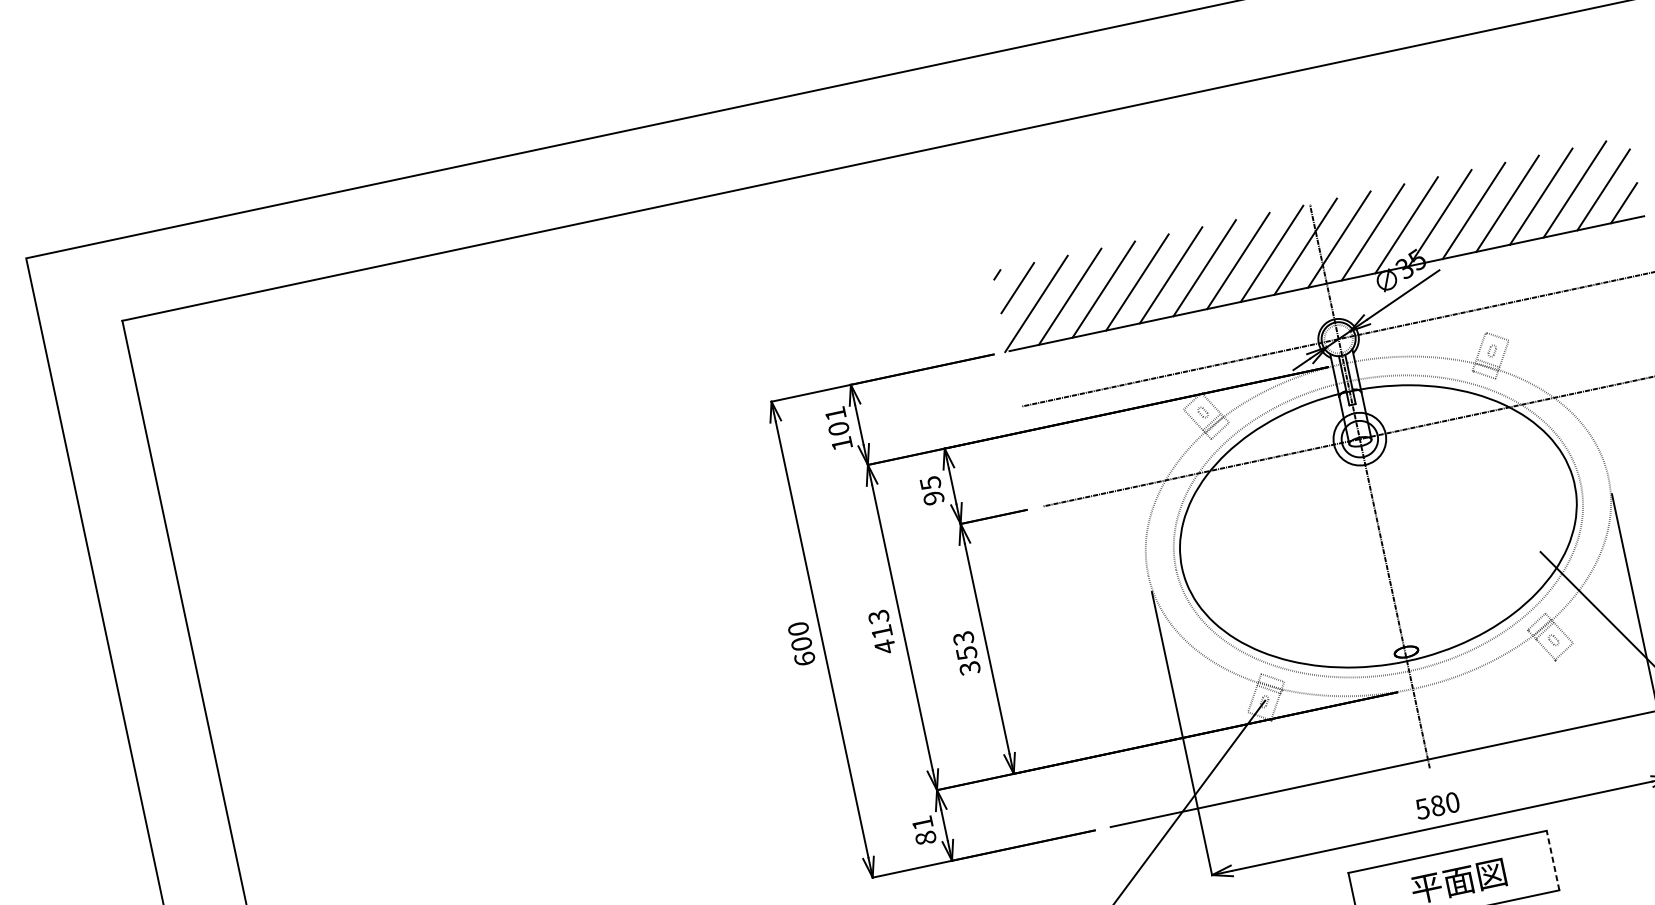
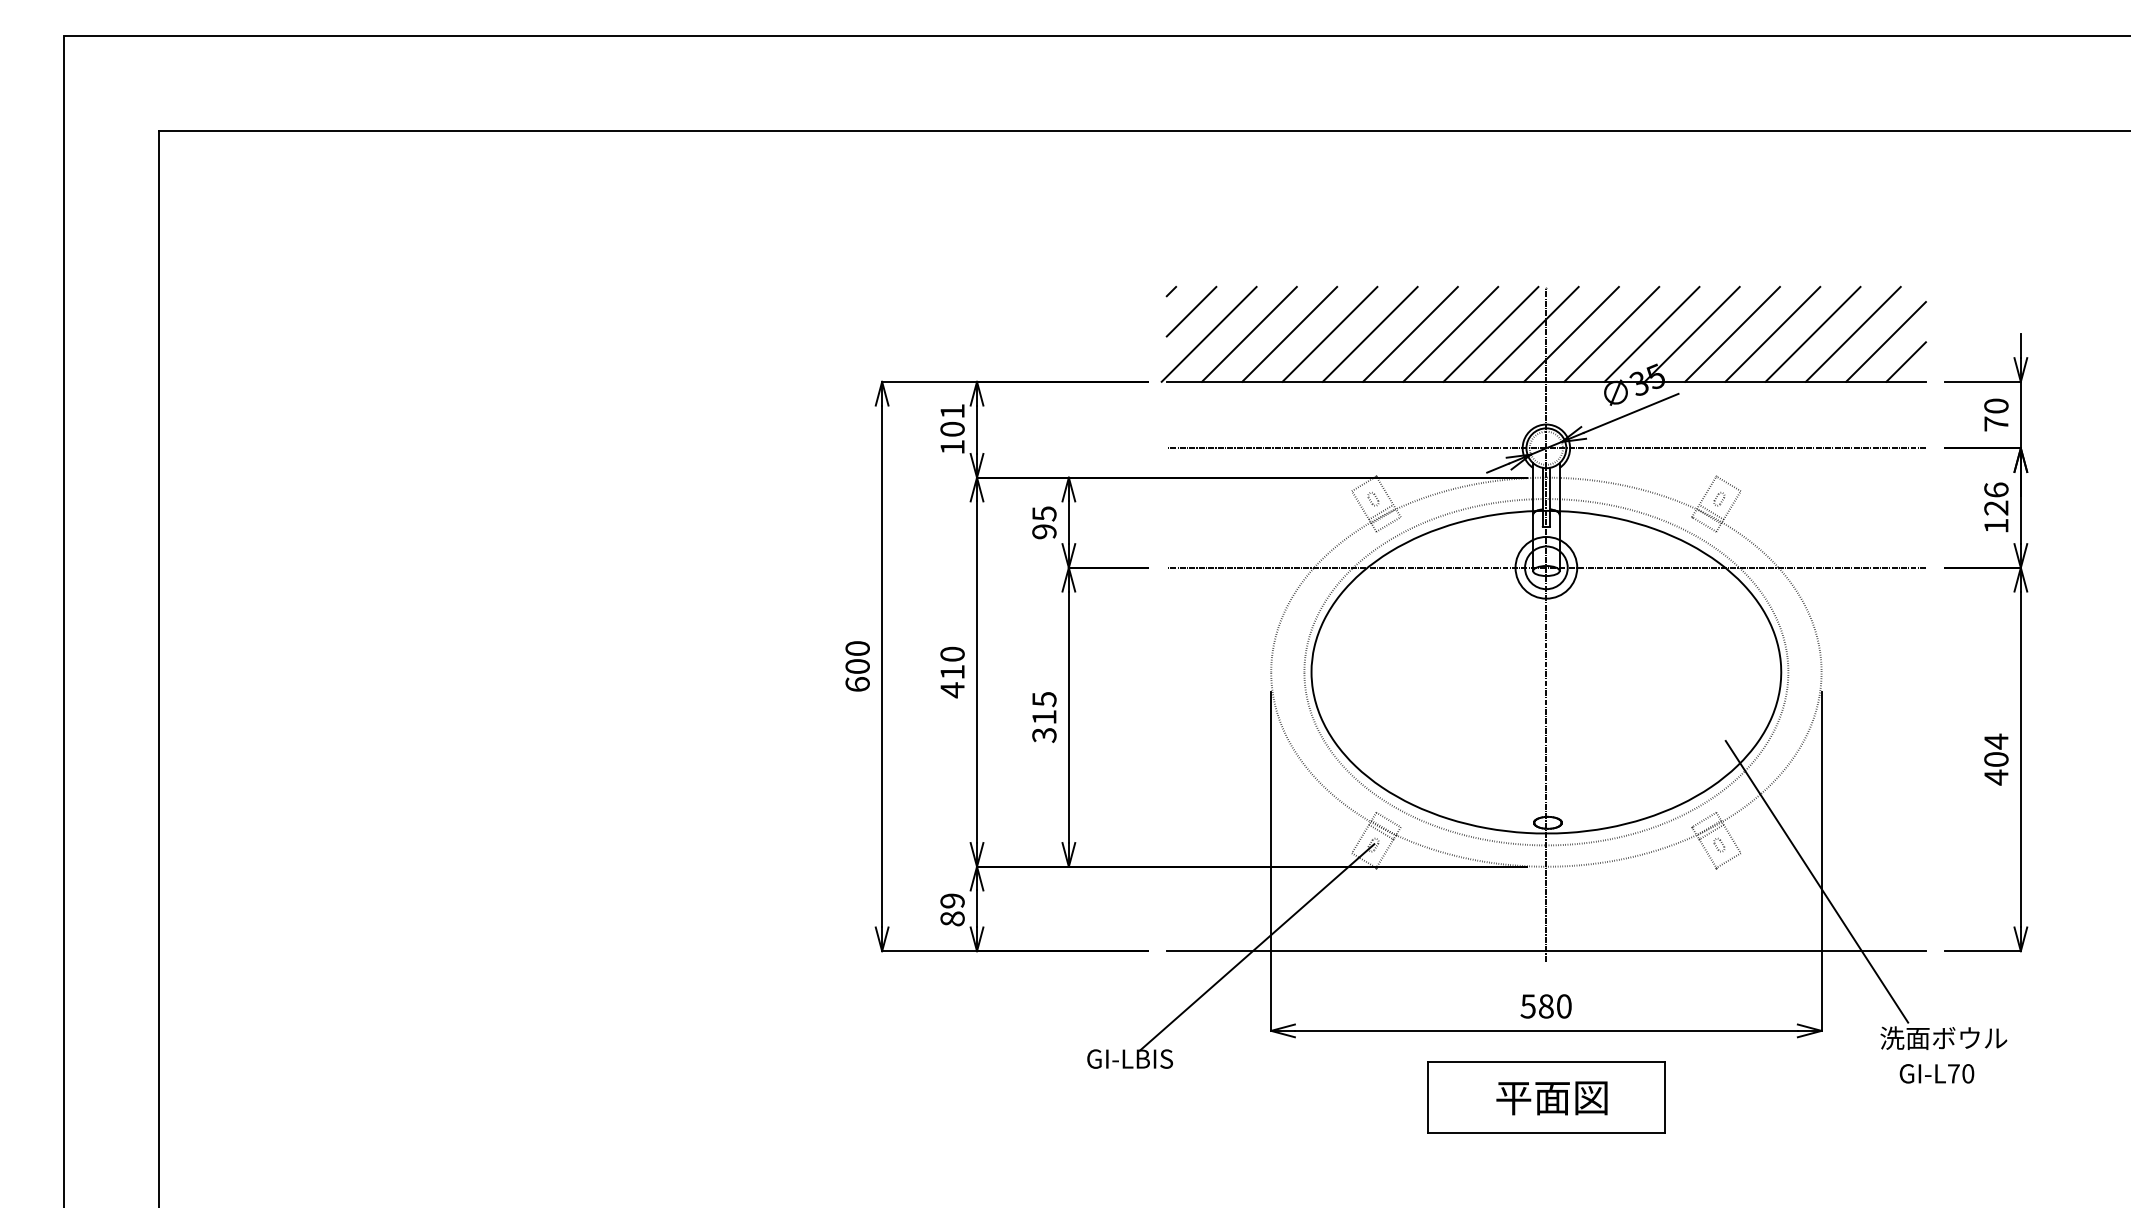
text: (878, 617) -> (952, 654), 413 -> 410
text: (965, 645) -> (1044, 708), 353 -> 315
text: (922, 822) -> (952, 900), 81 -> 89
line: (1553, 860) -> (1665, 1097), dashed -> solid

